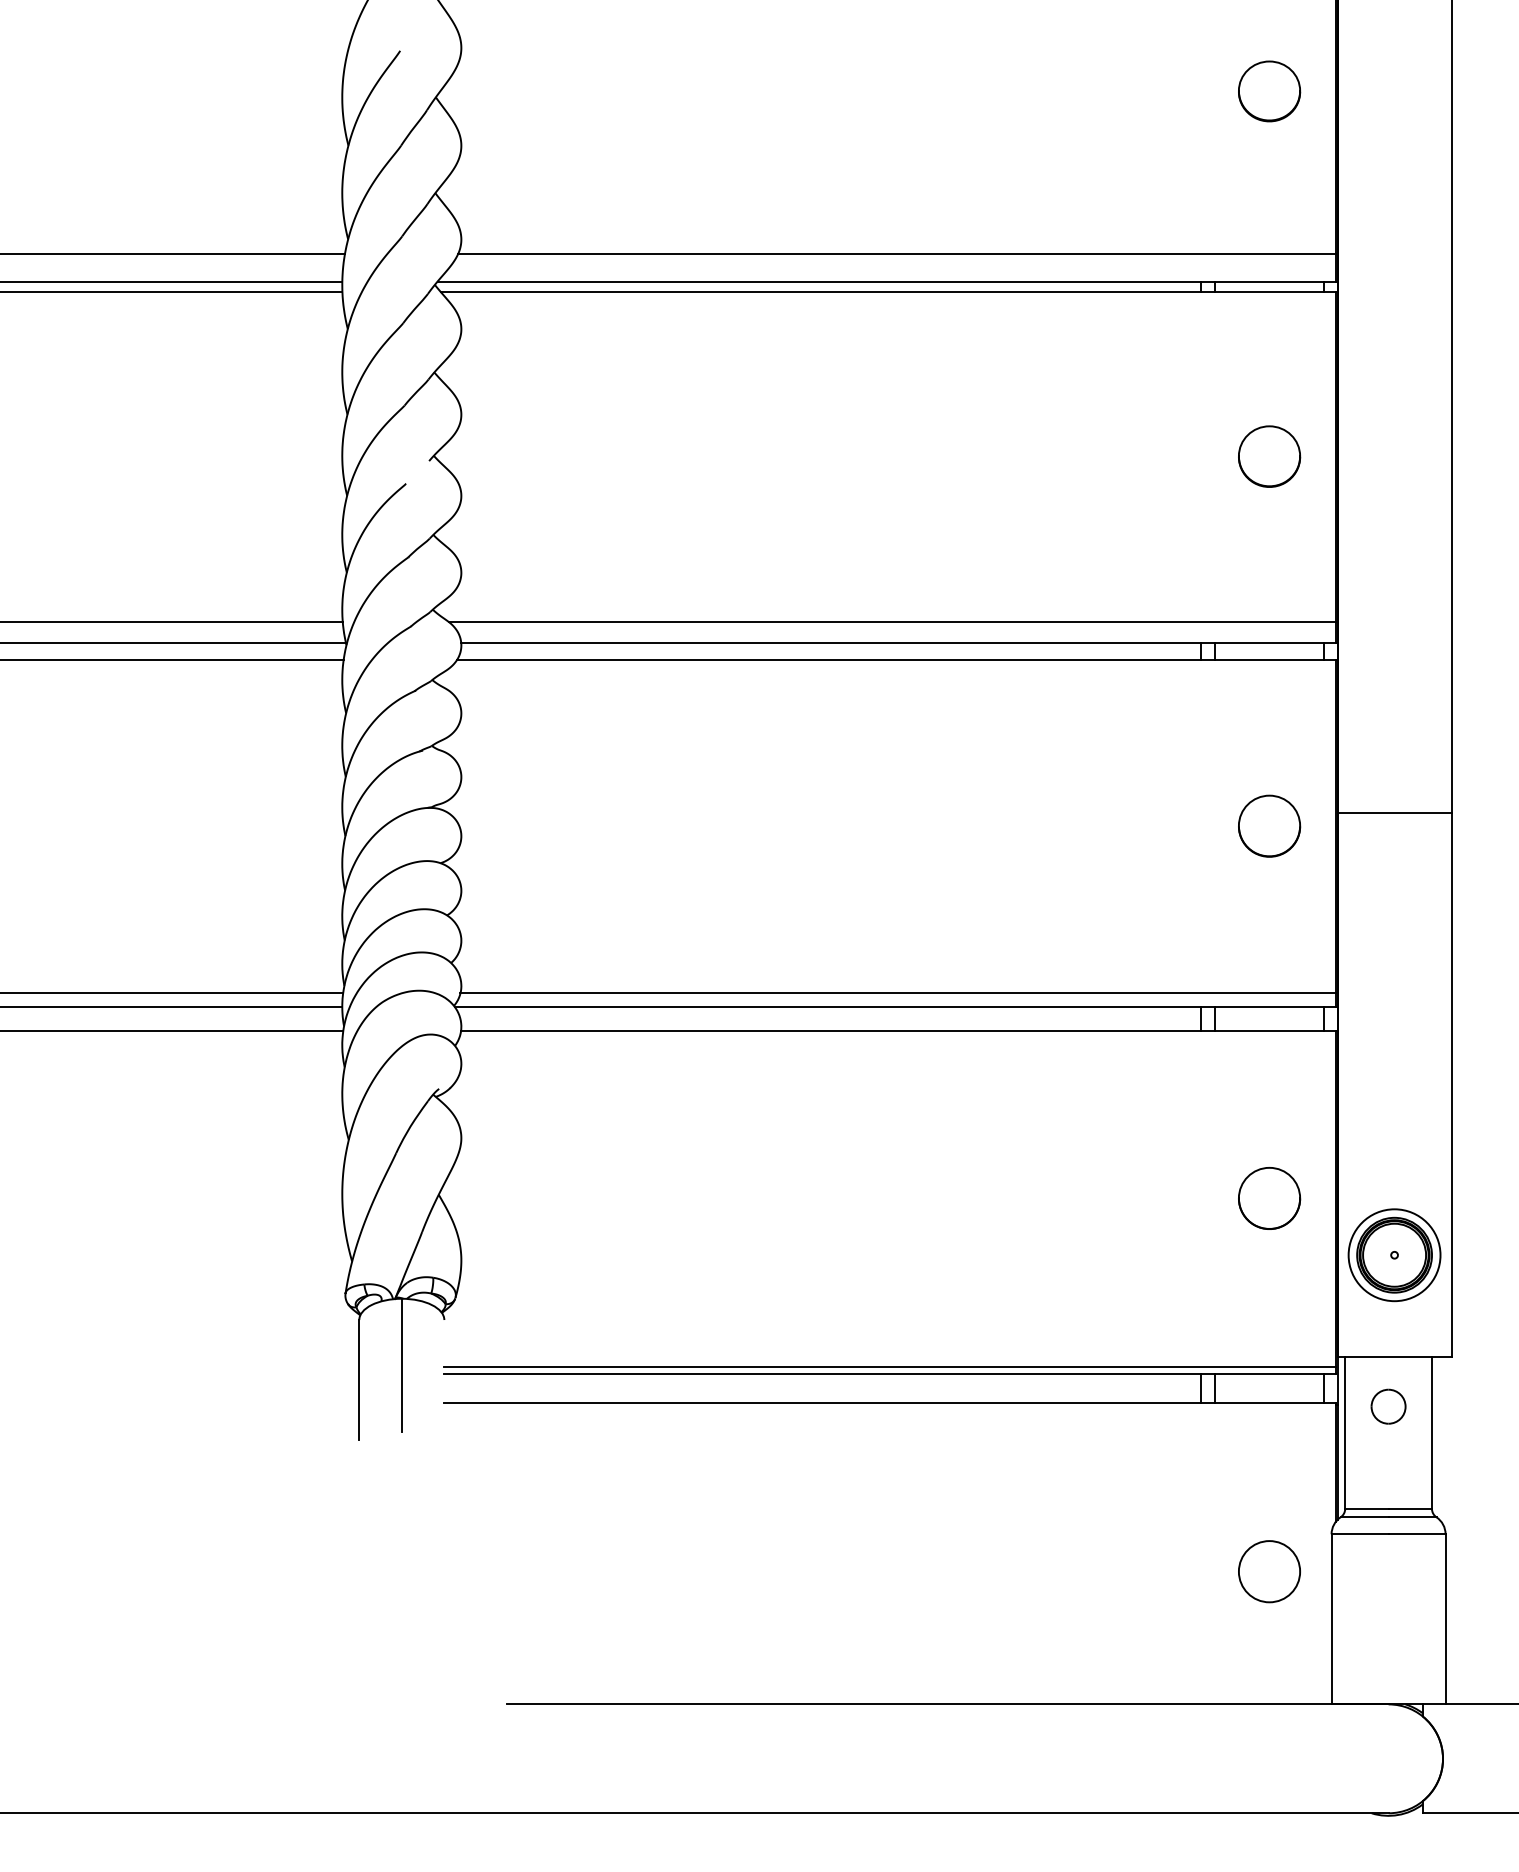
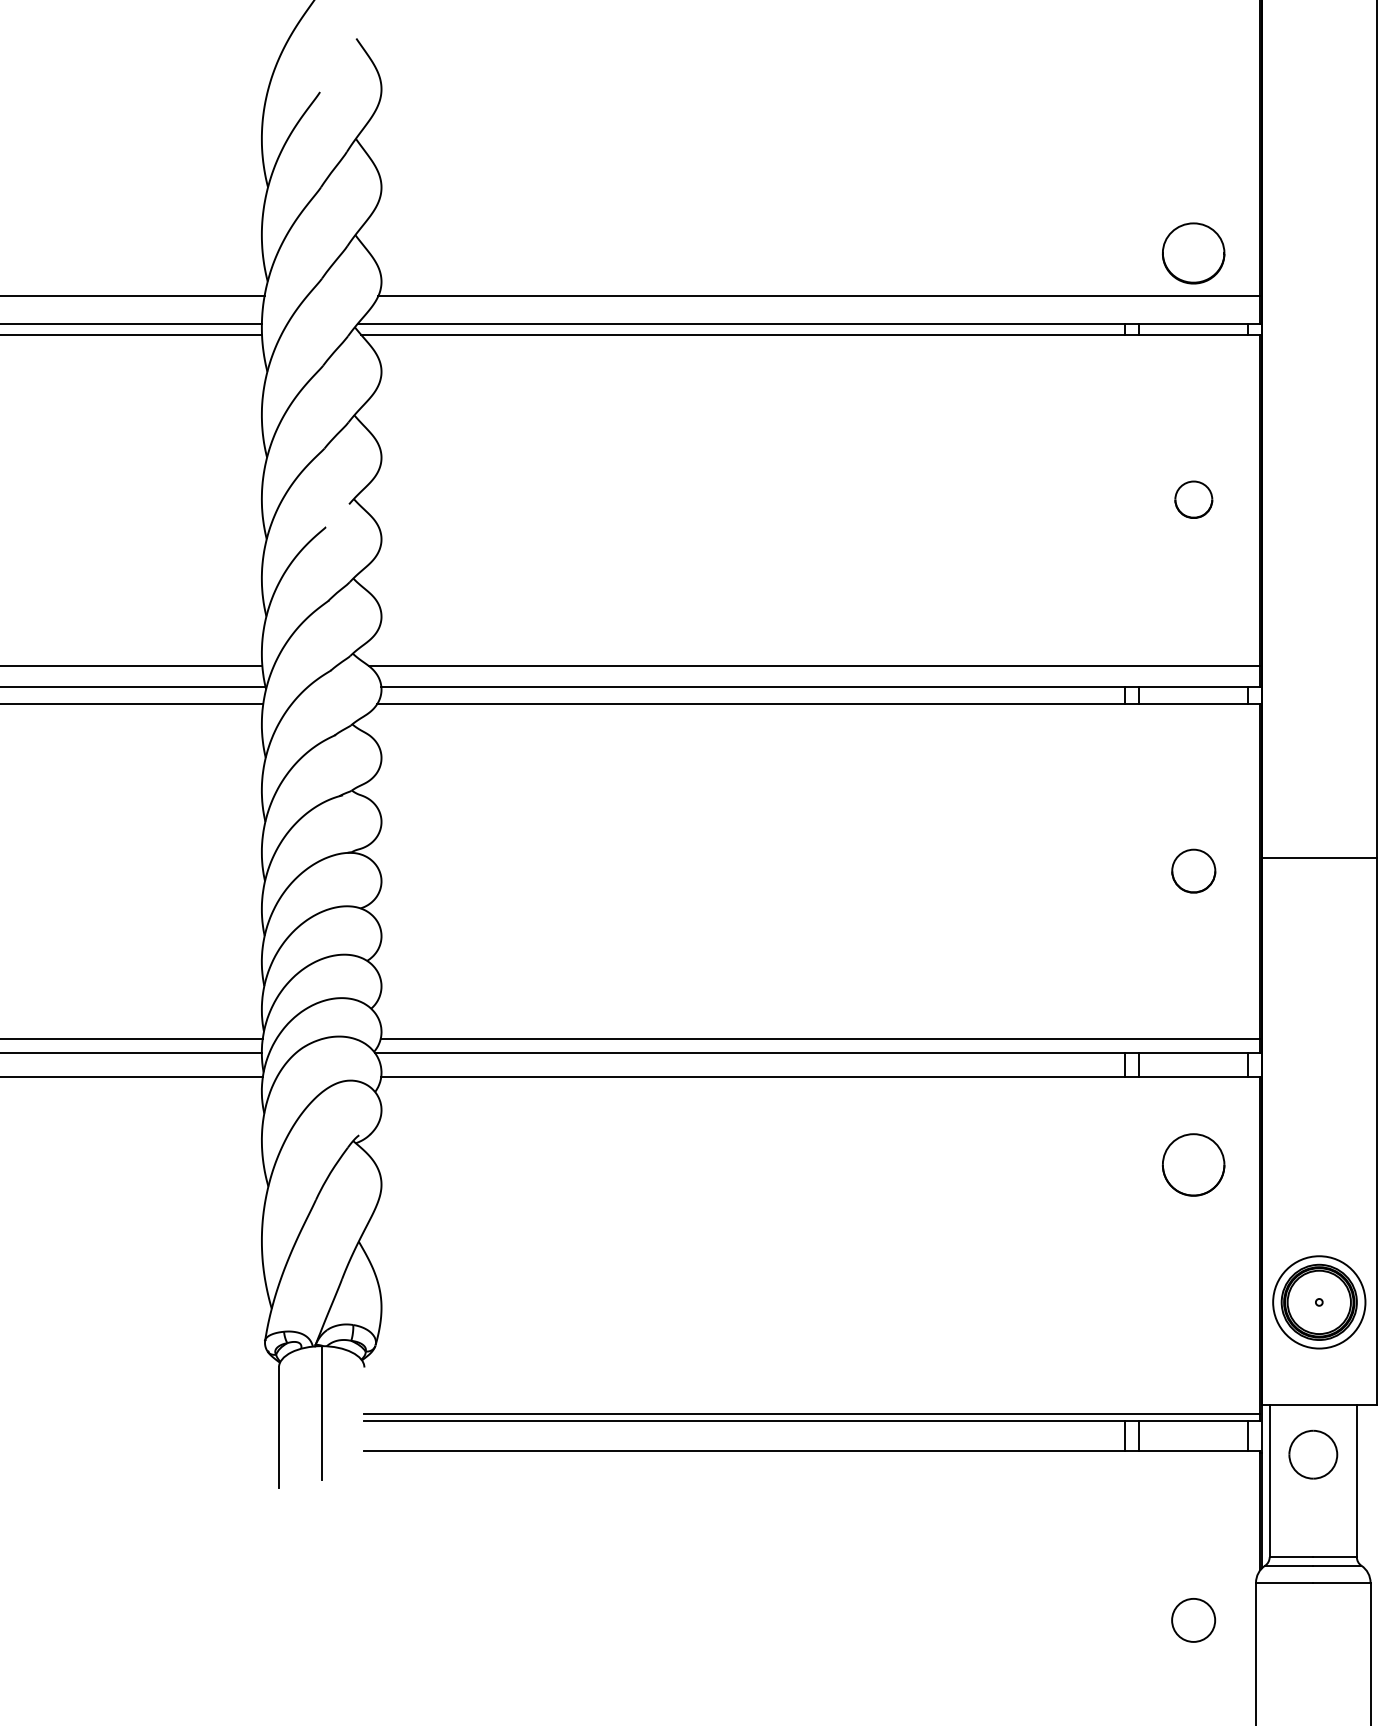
part: (1269, 91) -> (1193, 253), moved
part: (1269, 456) -> (1193, 499), size x0.6
part: (1269, 825) -> (1193, 870), size x0.7
part: (1269, 1198) -> (1193, 1164), moved
part: (1388, 1406) -> (1313, 1454), size x1.4
circle: (1269, 1571) -> (1193, 1620), size x0.7

